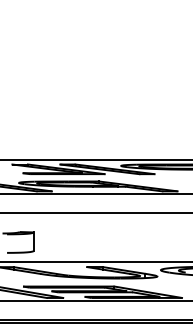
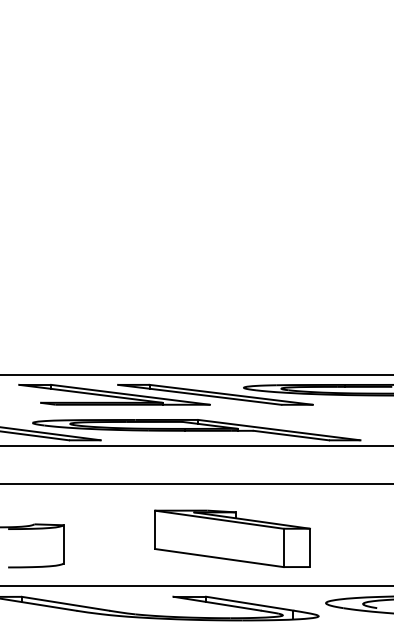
part: (115, 238) -> (232, 537), added

